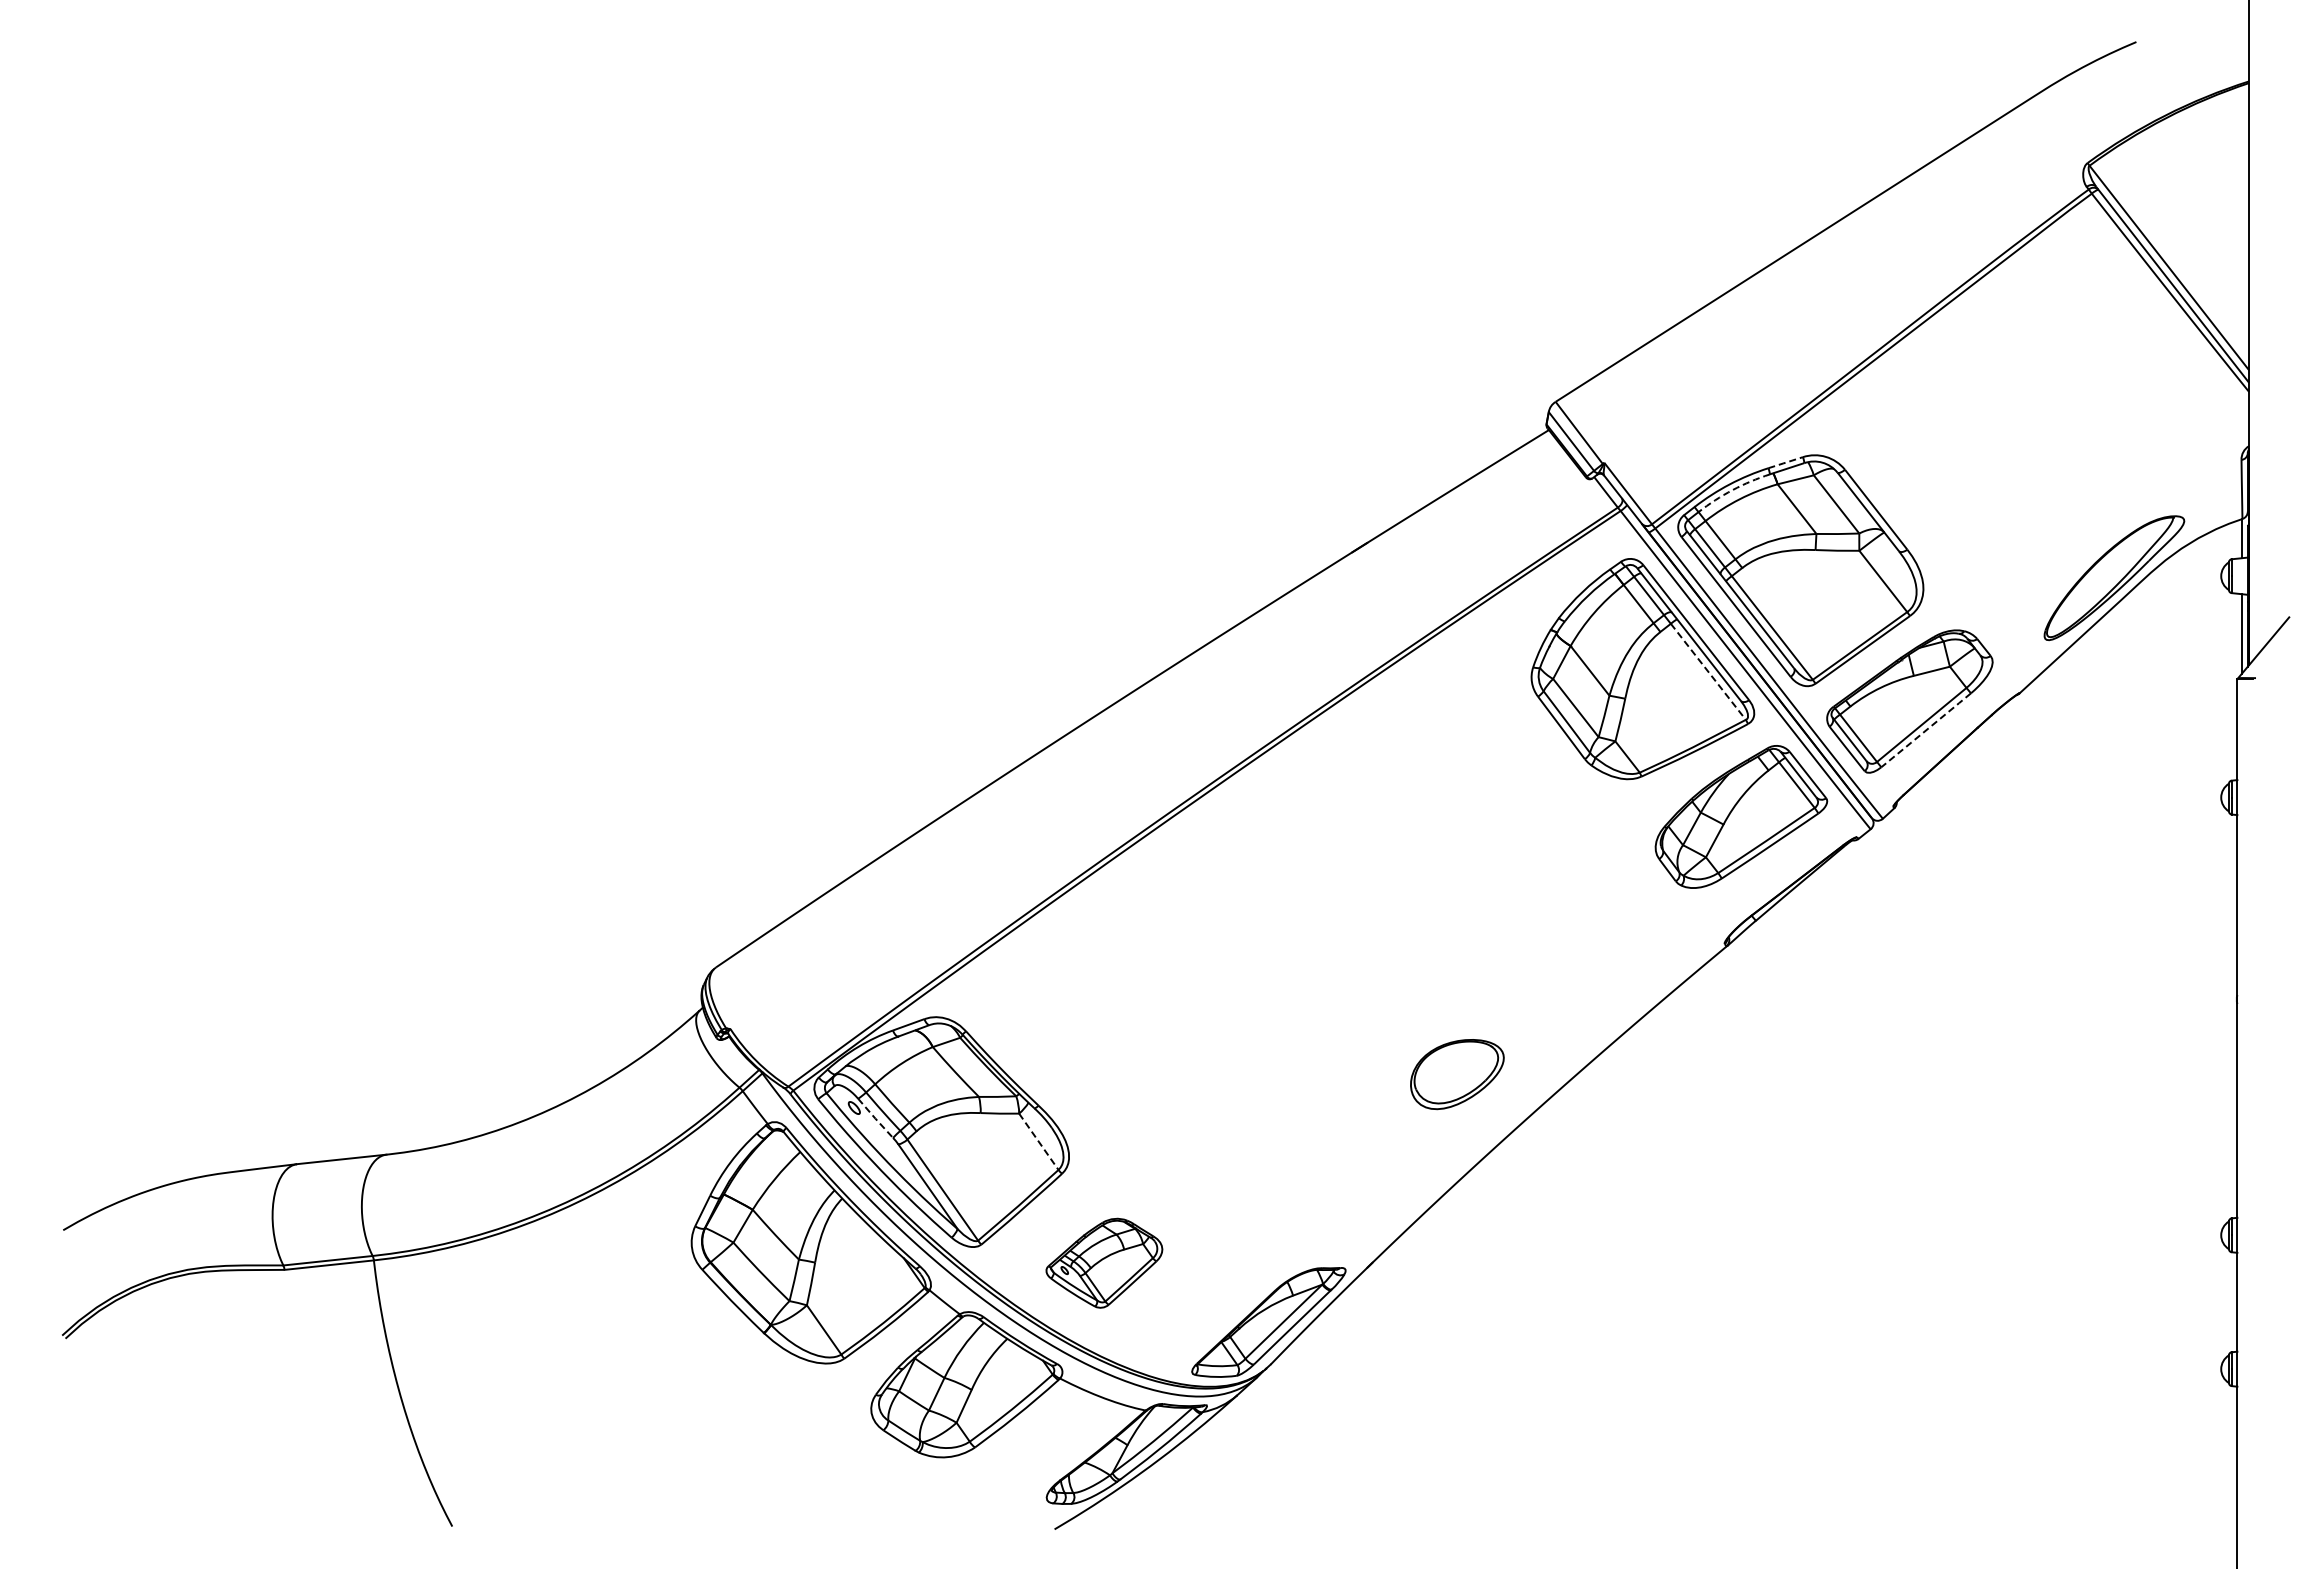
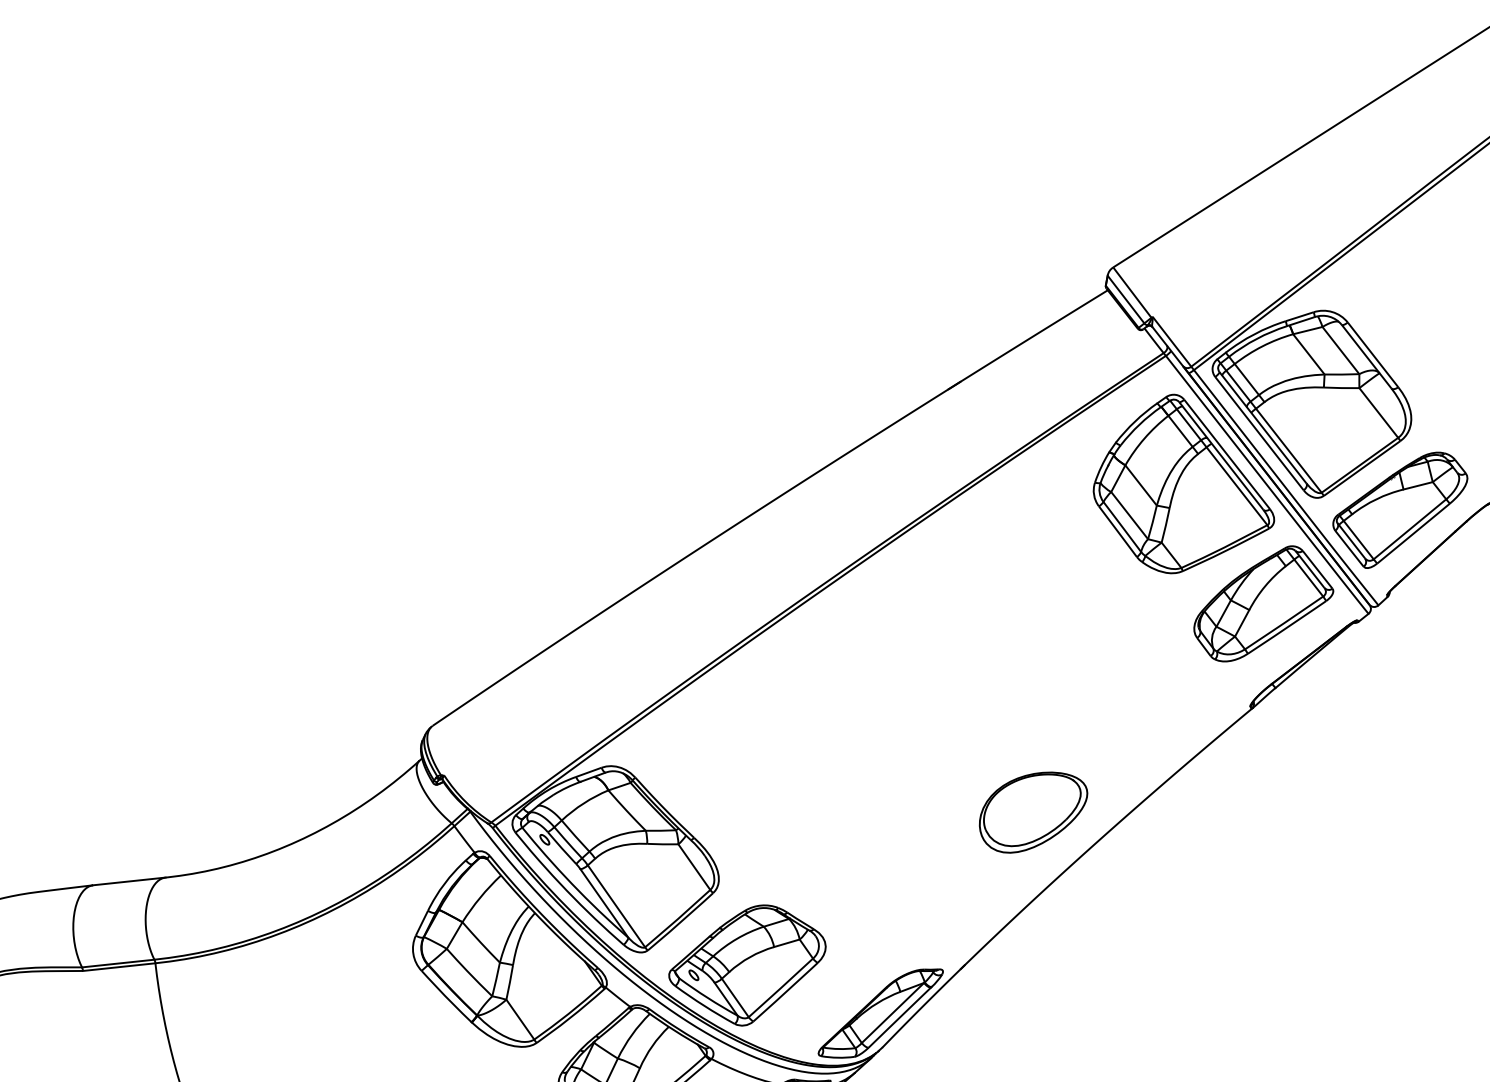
line: (1784, 462) -> (1298, 316), dashed -> solid
arc: (1732, 490) -> (1256, 339), dashed -> solid
line: (1708, 671) -> (1237, 485), dashed -> solid
line: (1925, 730) -> (1412, 533), dashed -> solid
part: (1457, 1074) -> (1033, 812), size x1.43
line: (875, 1118) -> (561, 848), dashed -> solid
line: (1039, 1142) -> (694, 867), dashed -> solid
part: (1104, 1263) -> (747, 965), size x1.67

